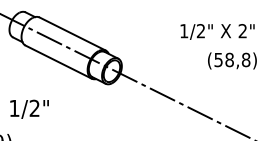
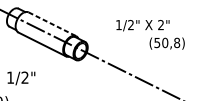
text: (217, 31) -> (142, 25), moved
line: (72, 34) -> (52, 24), solid -> dashed
text: (229, 59) -> (165, 42), (58,8) -> (50,8)

